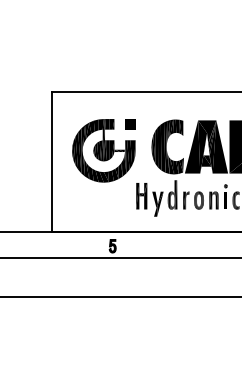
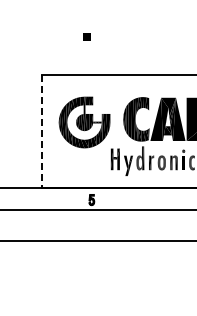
part: (129, 123) -> (86, 36), moved
line: (52, 161) -> (42, 131), solid -> dashed

